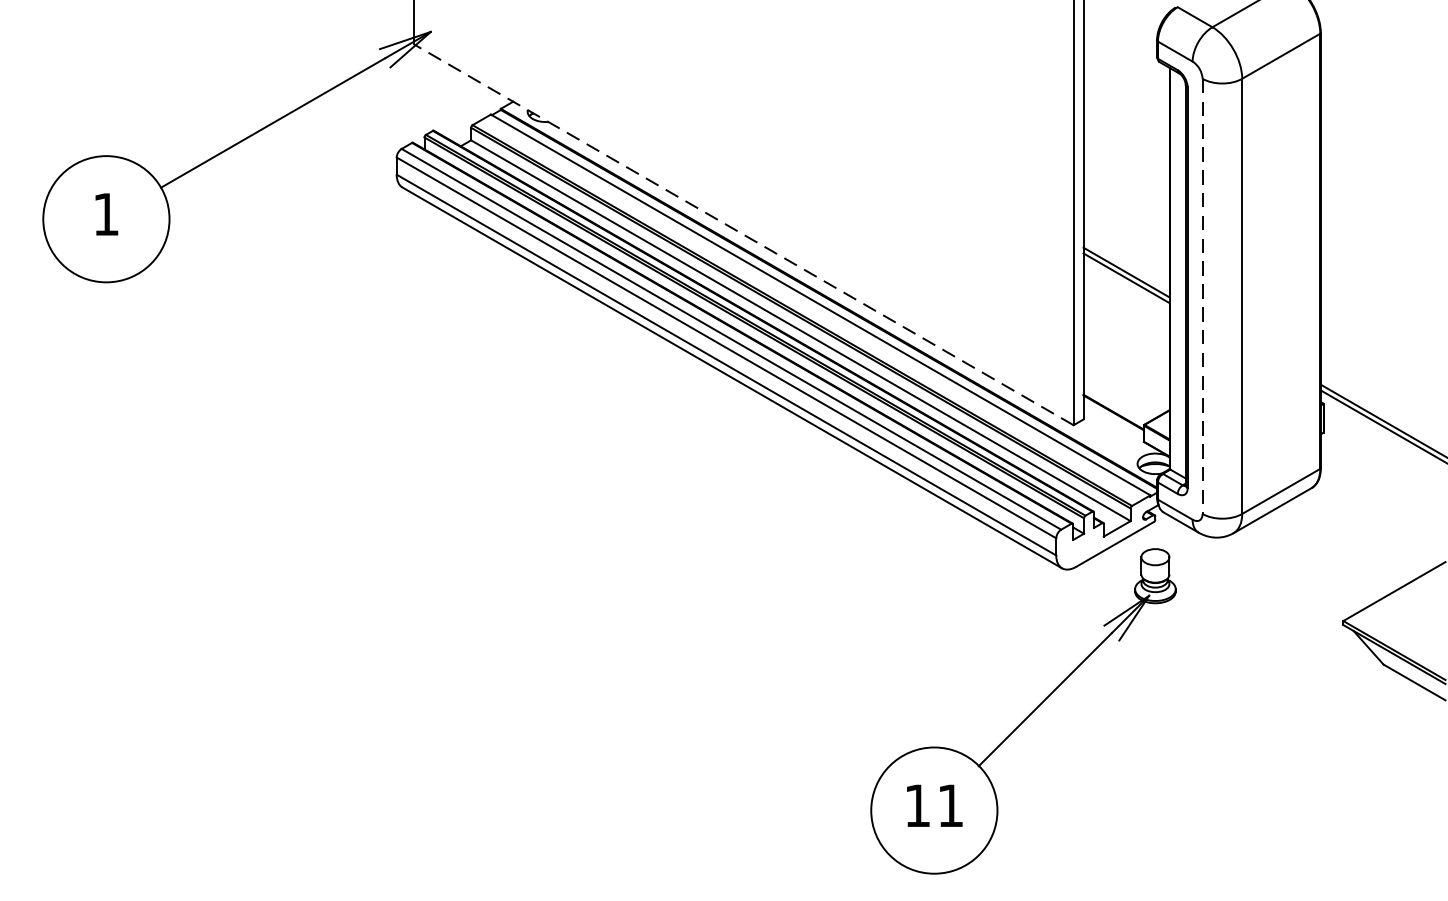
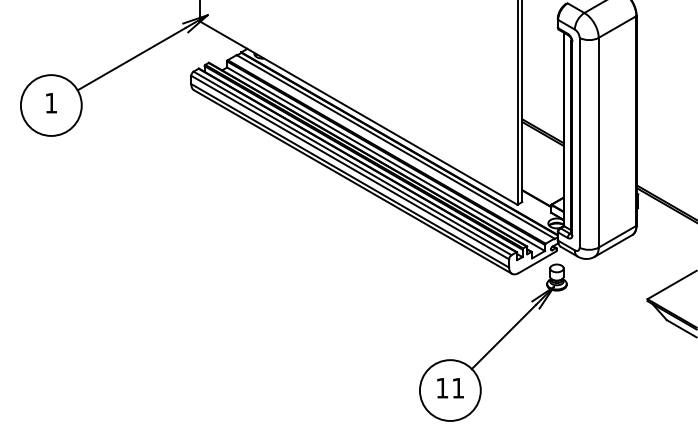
line: (743, 235) -> (358, 113), dashed -> solid
line: (1202, 295) -> (579, 142), dashed -> solid

